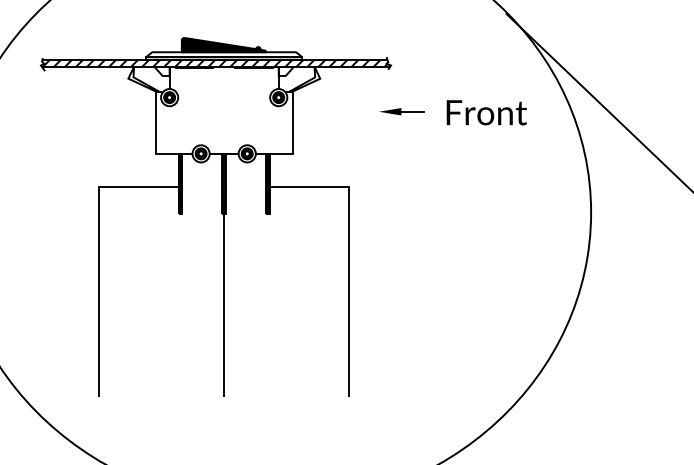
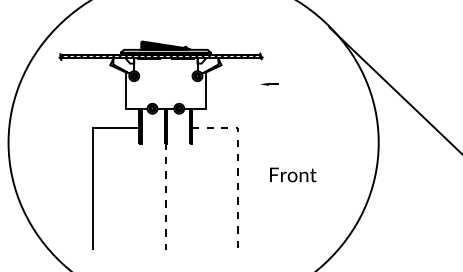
part: (402, 111) -> (269, 84), size x0.7
text: (487, 111) -> (293, 174), moved
line: (349, 251) -> (238, 165), solid -> dashed
line: (223, 305) -> (165, 196), solid -> dashed

